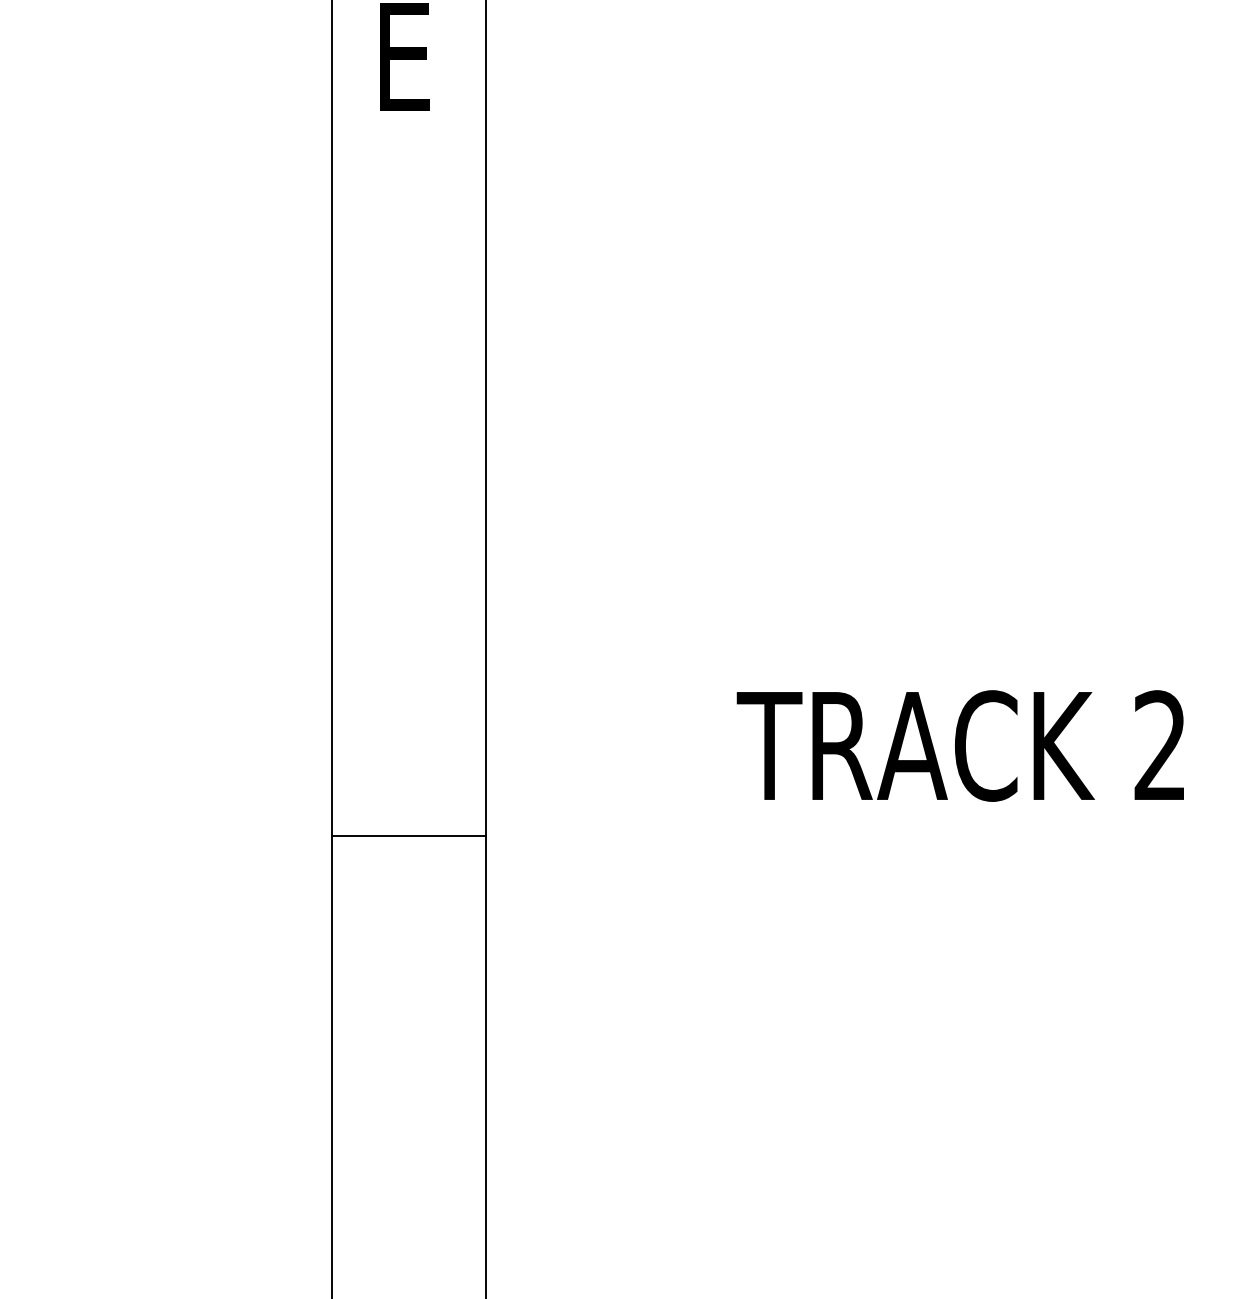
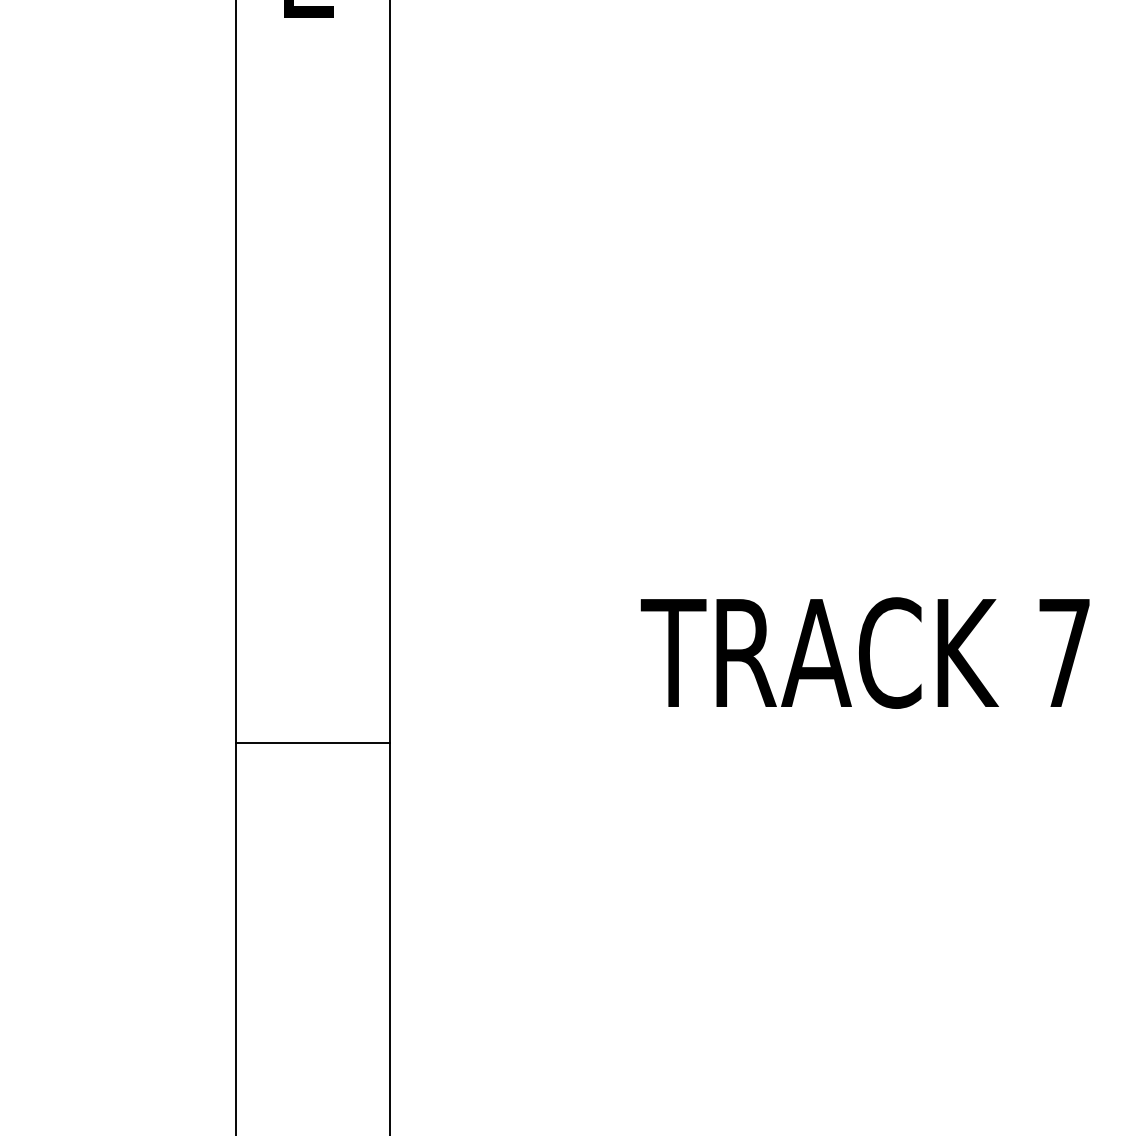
text: (1159, 744) -> (1063, 651), 2 -> 7

